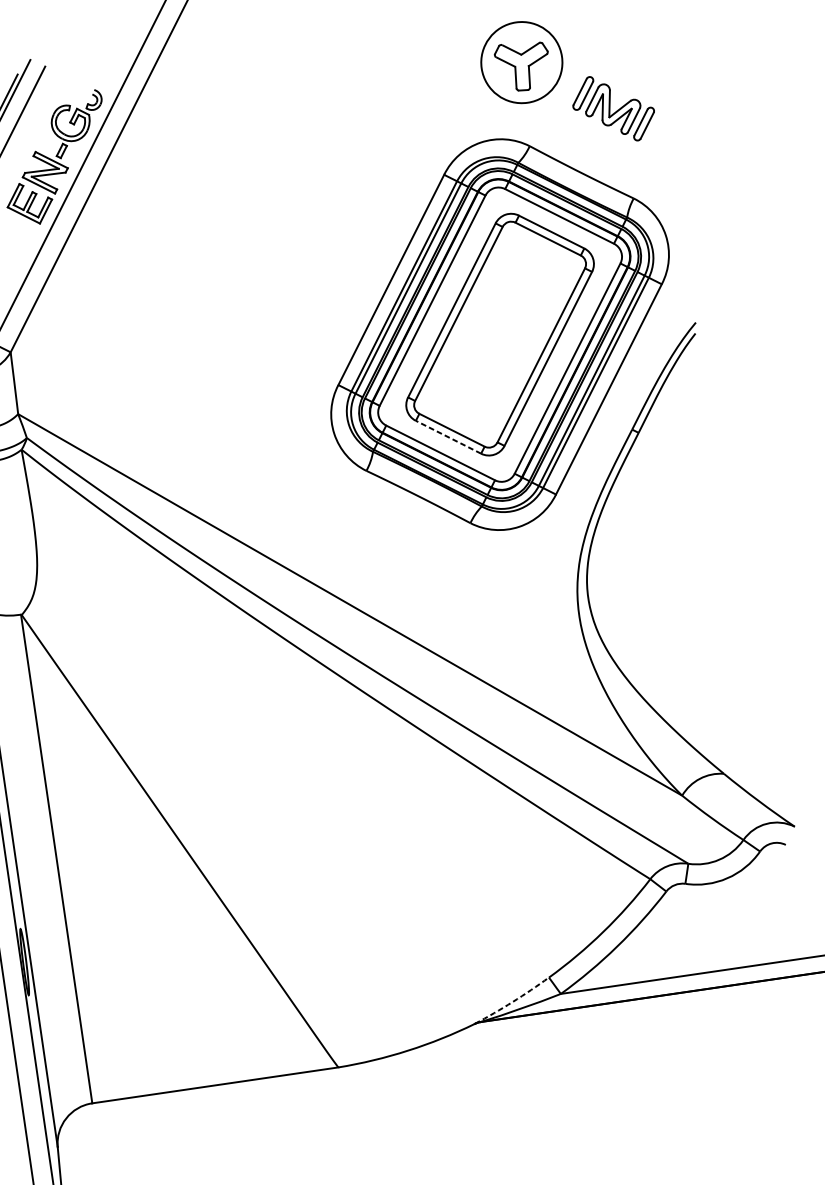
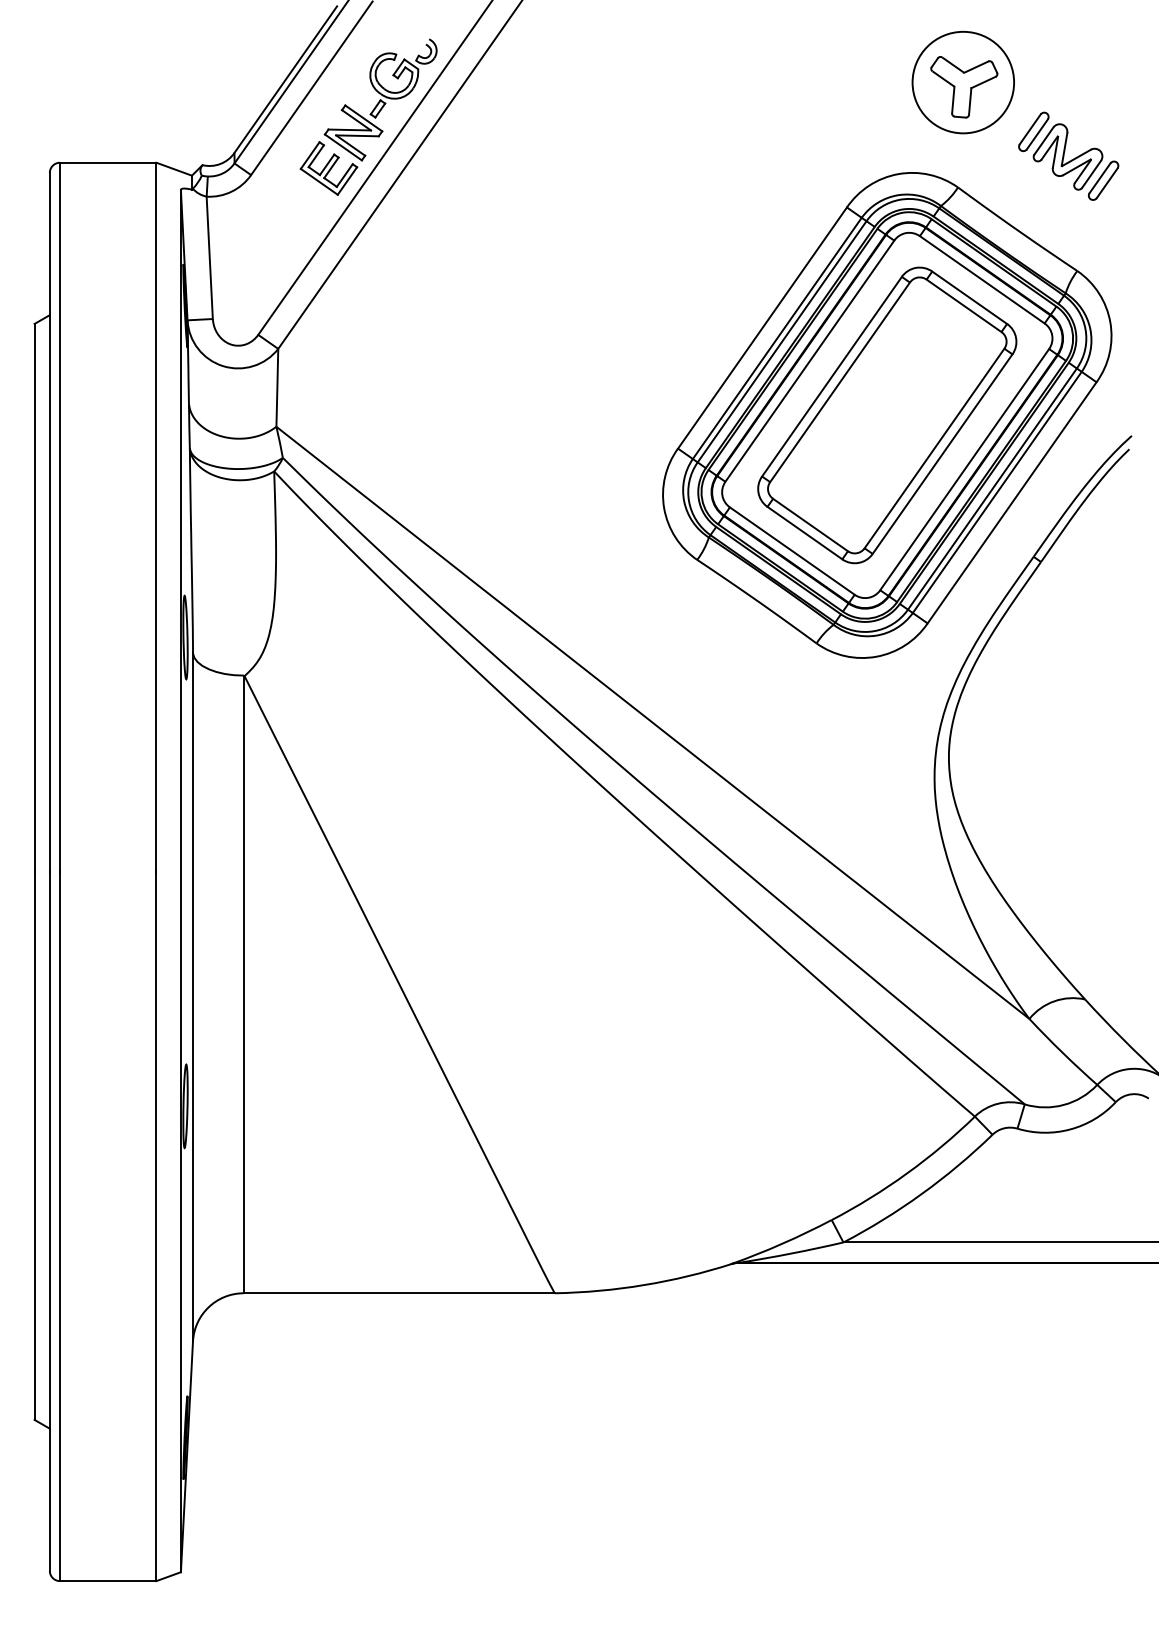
line: (448, 437) -> (804, 533), dashed -> solid
arc: (512, 1001) -> (782, 1243), dashed -> solid

